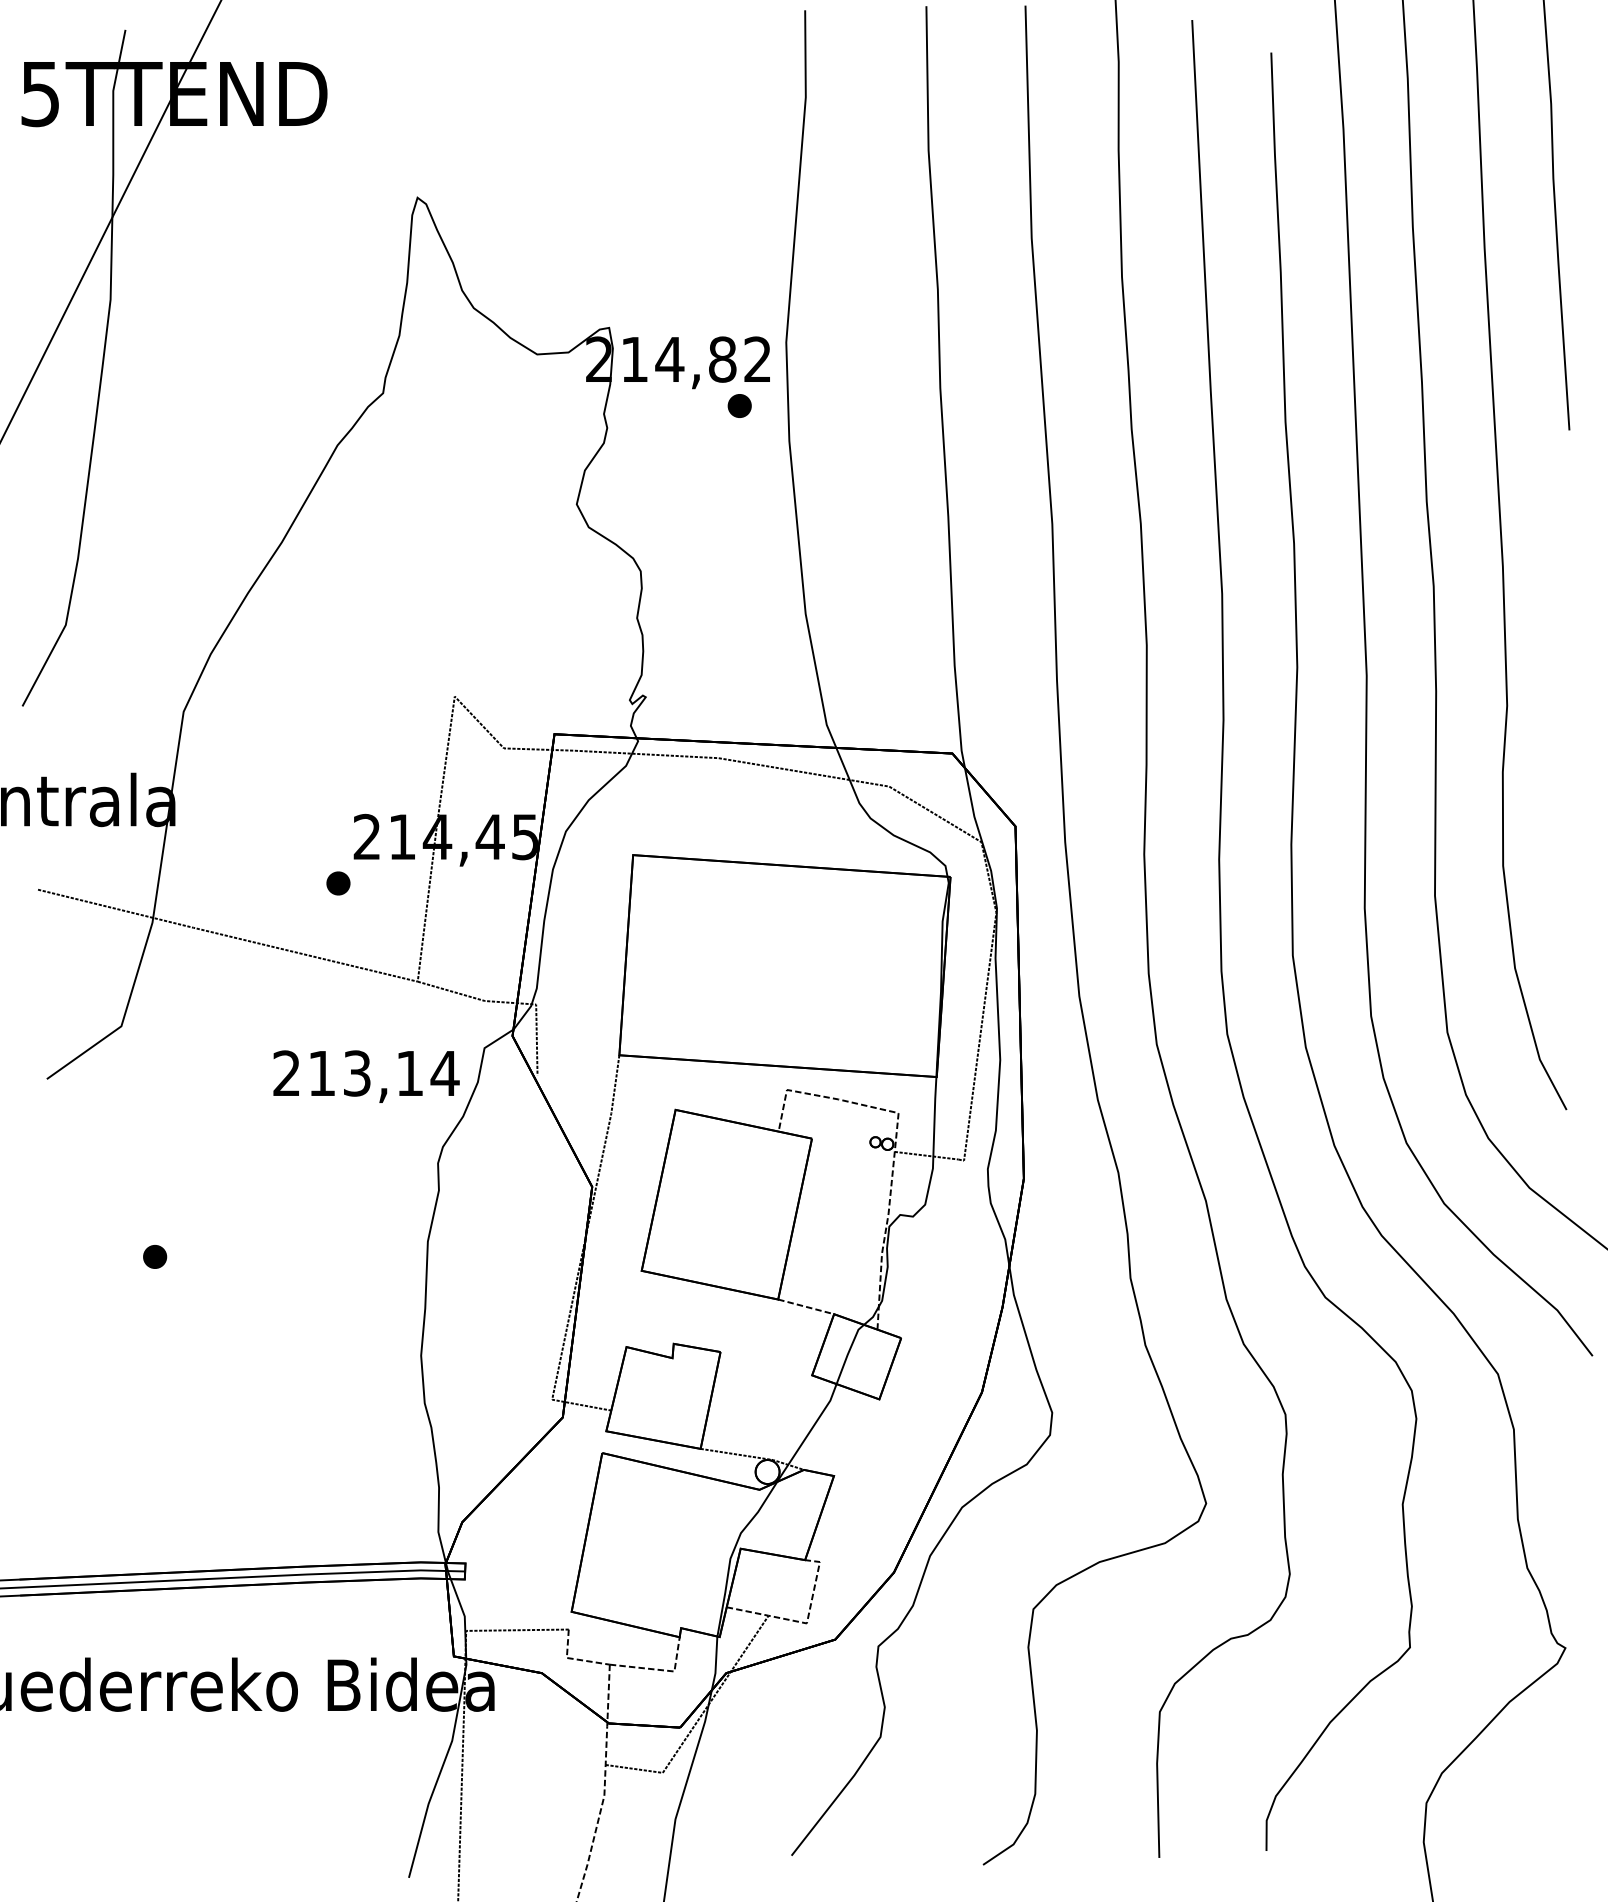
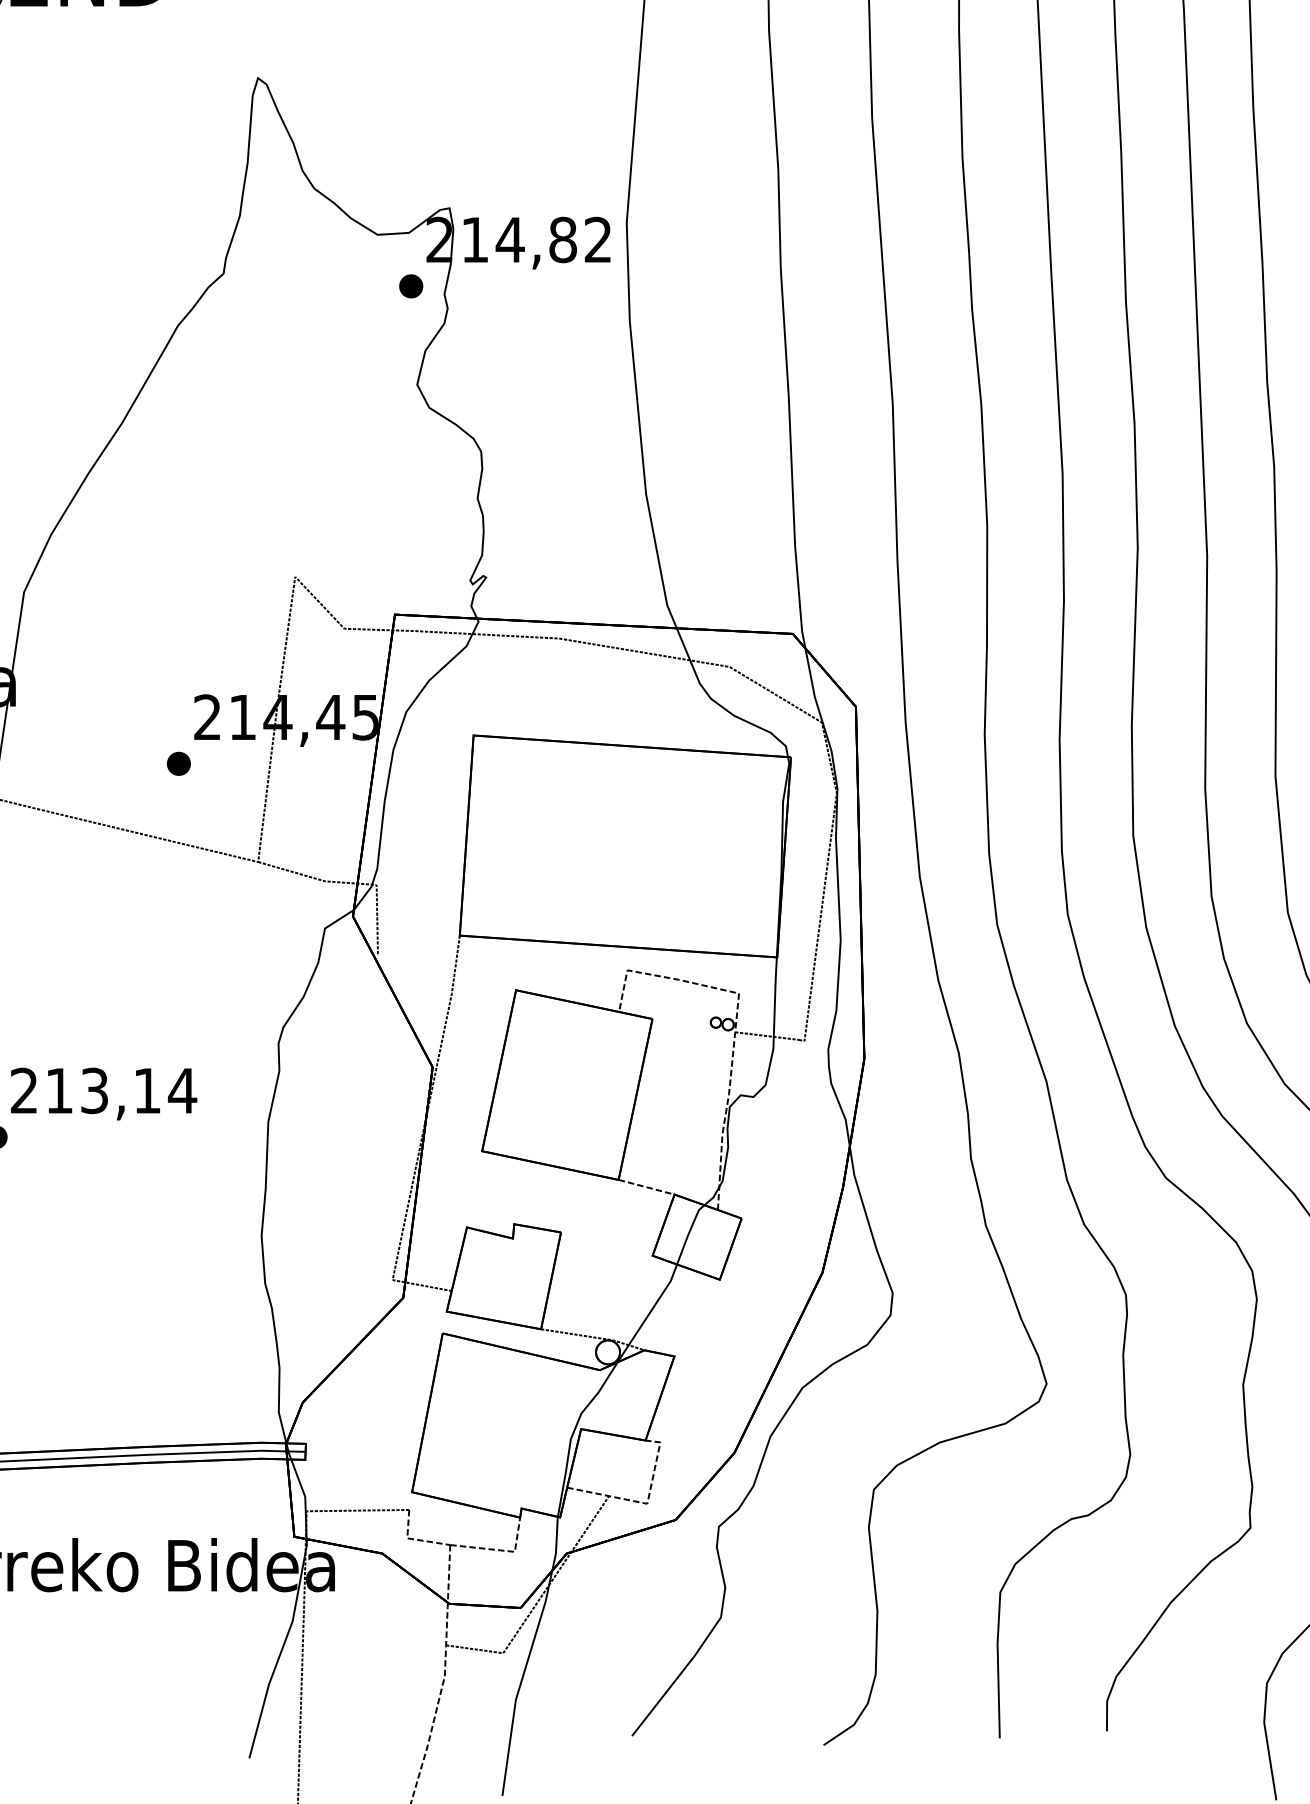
part: (739, 405) -> (410, 285), moved
text: (366, 1076) -> (103, 1093), moved

